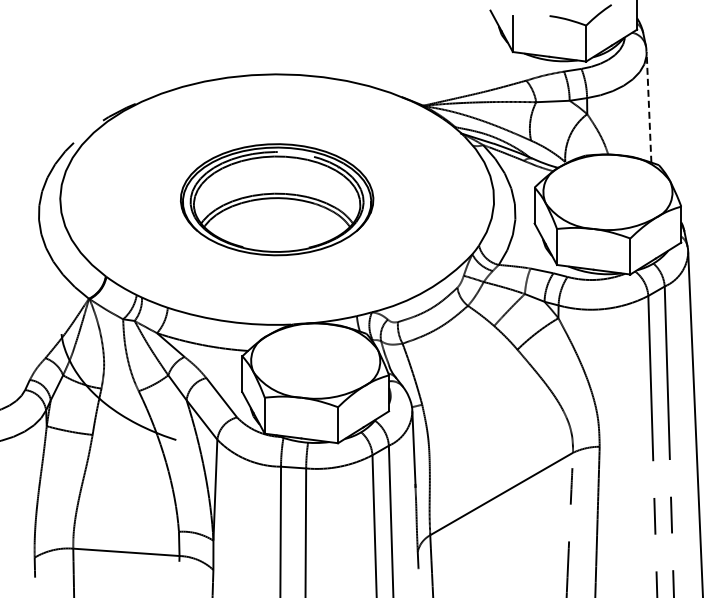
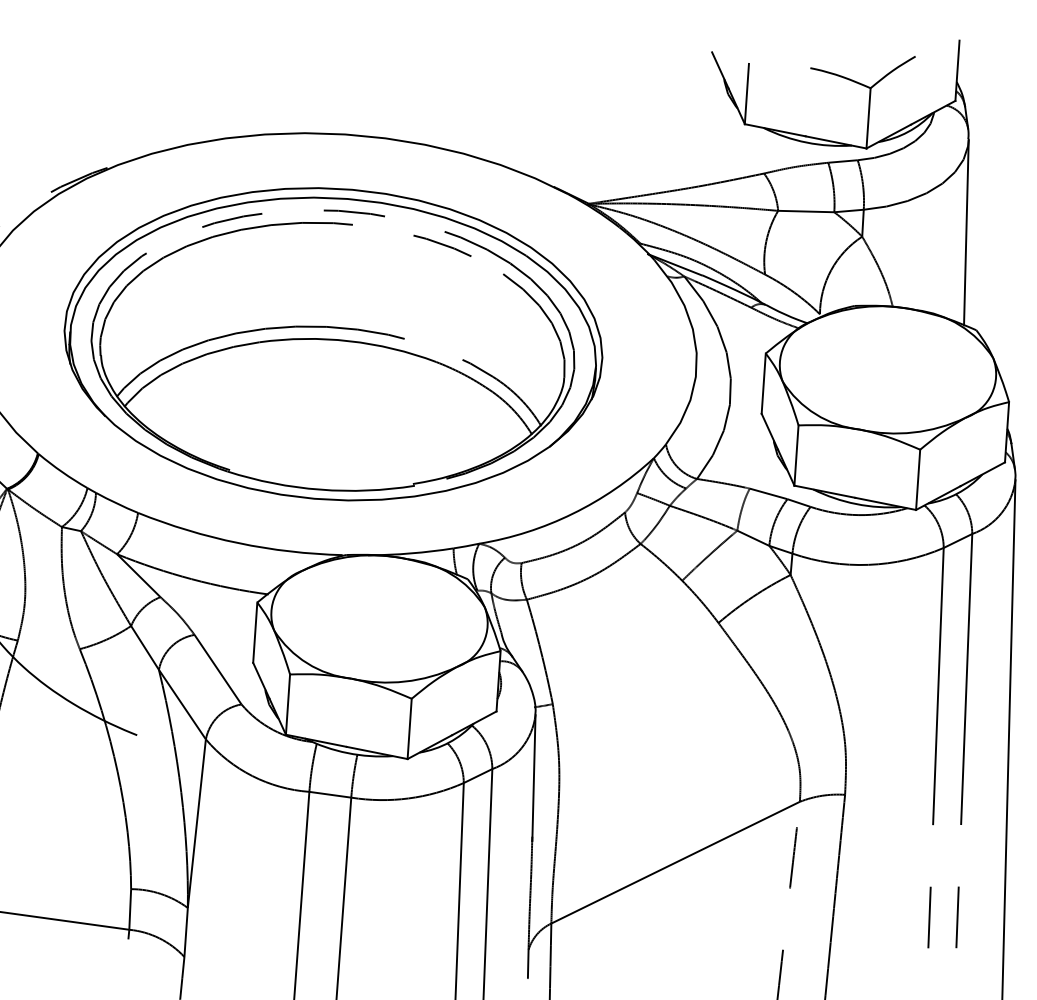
line: (649, 106) -> (967, 230), dashed -> solid
part: (276, 199) -> (332, 344), size x1.67

